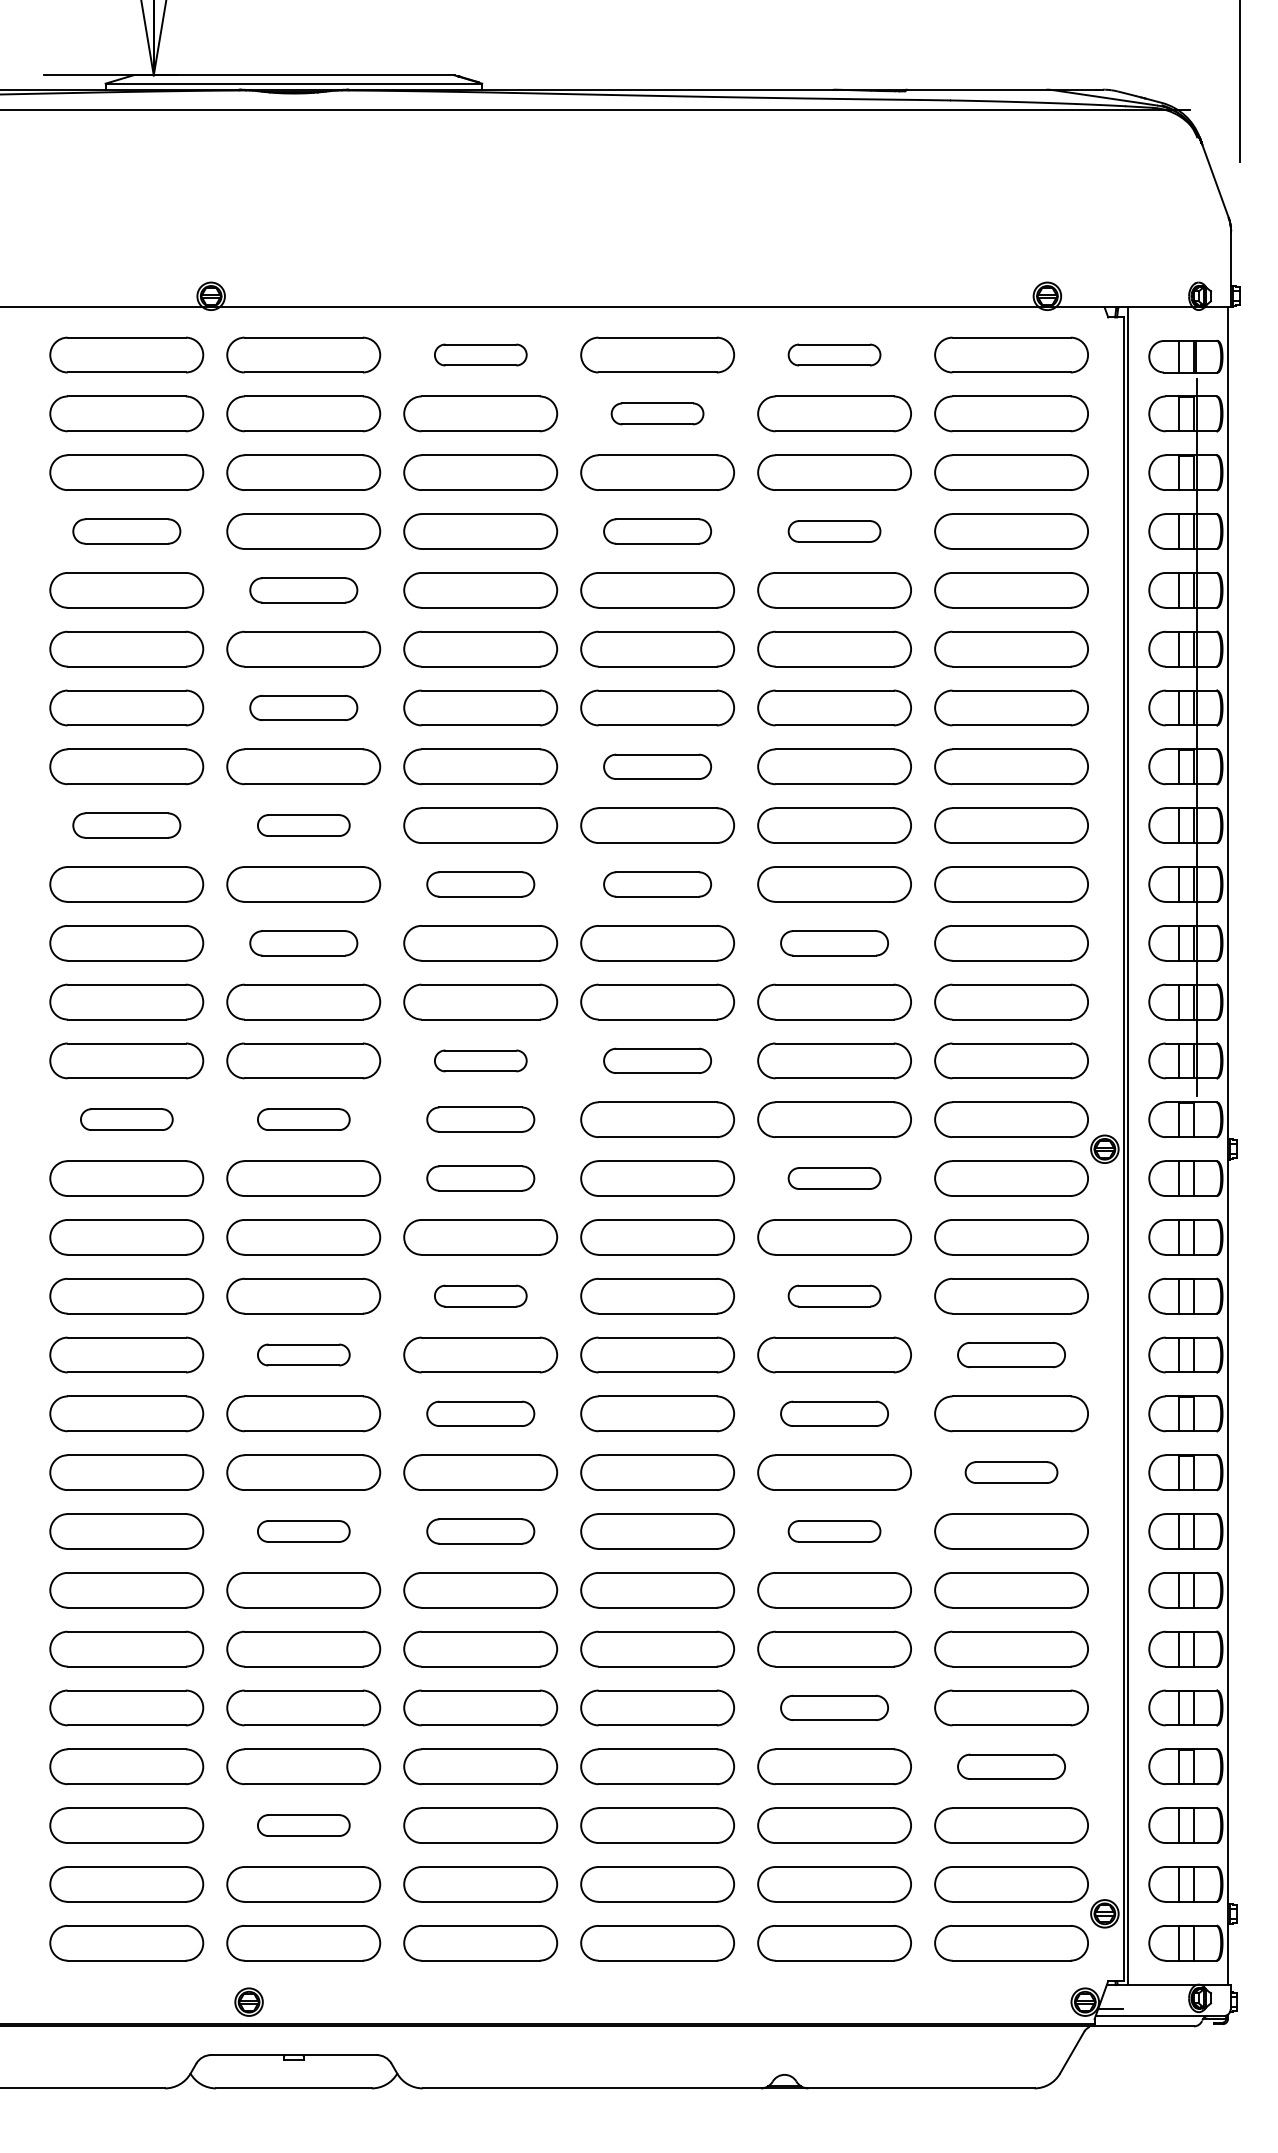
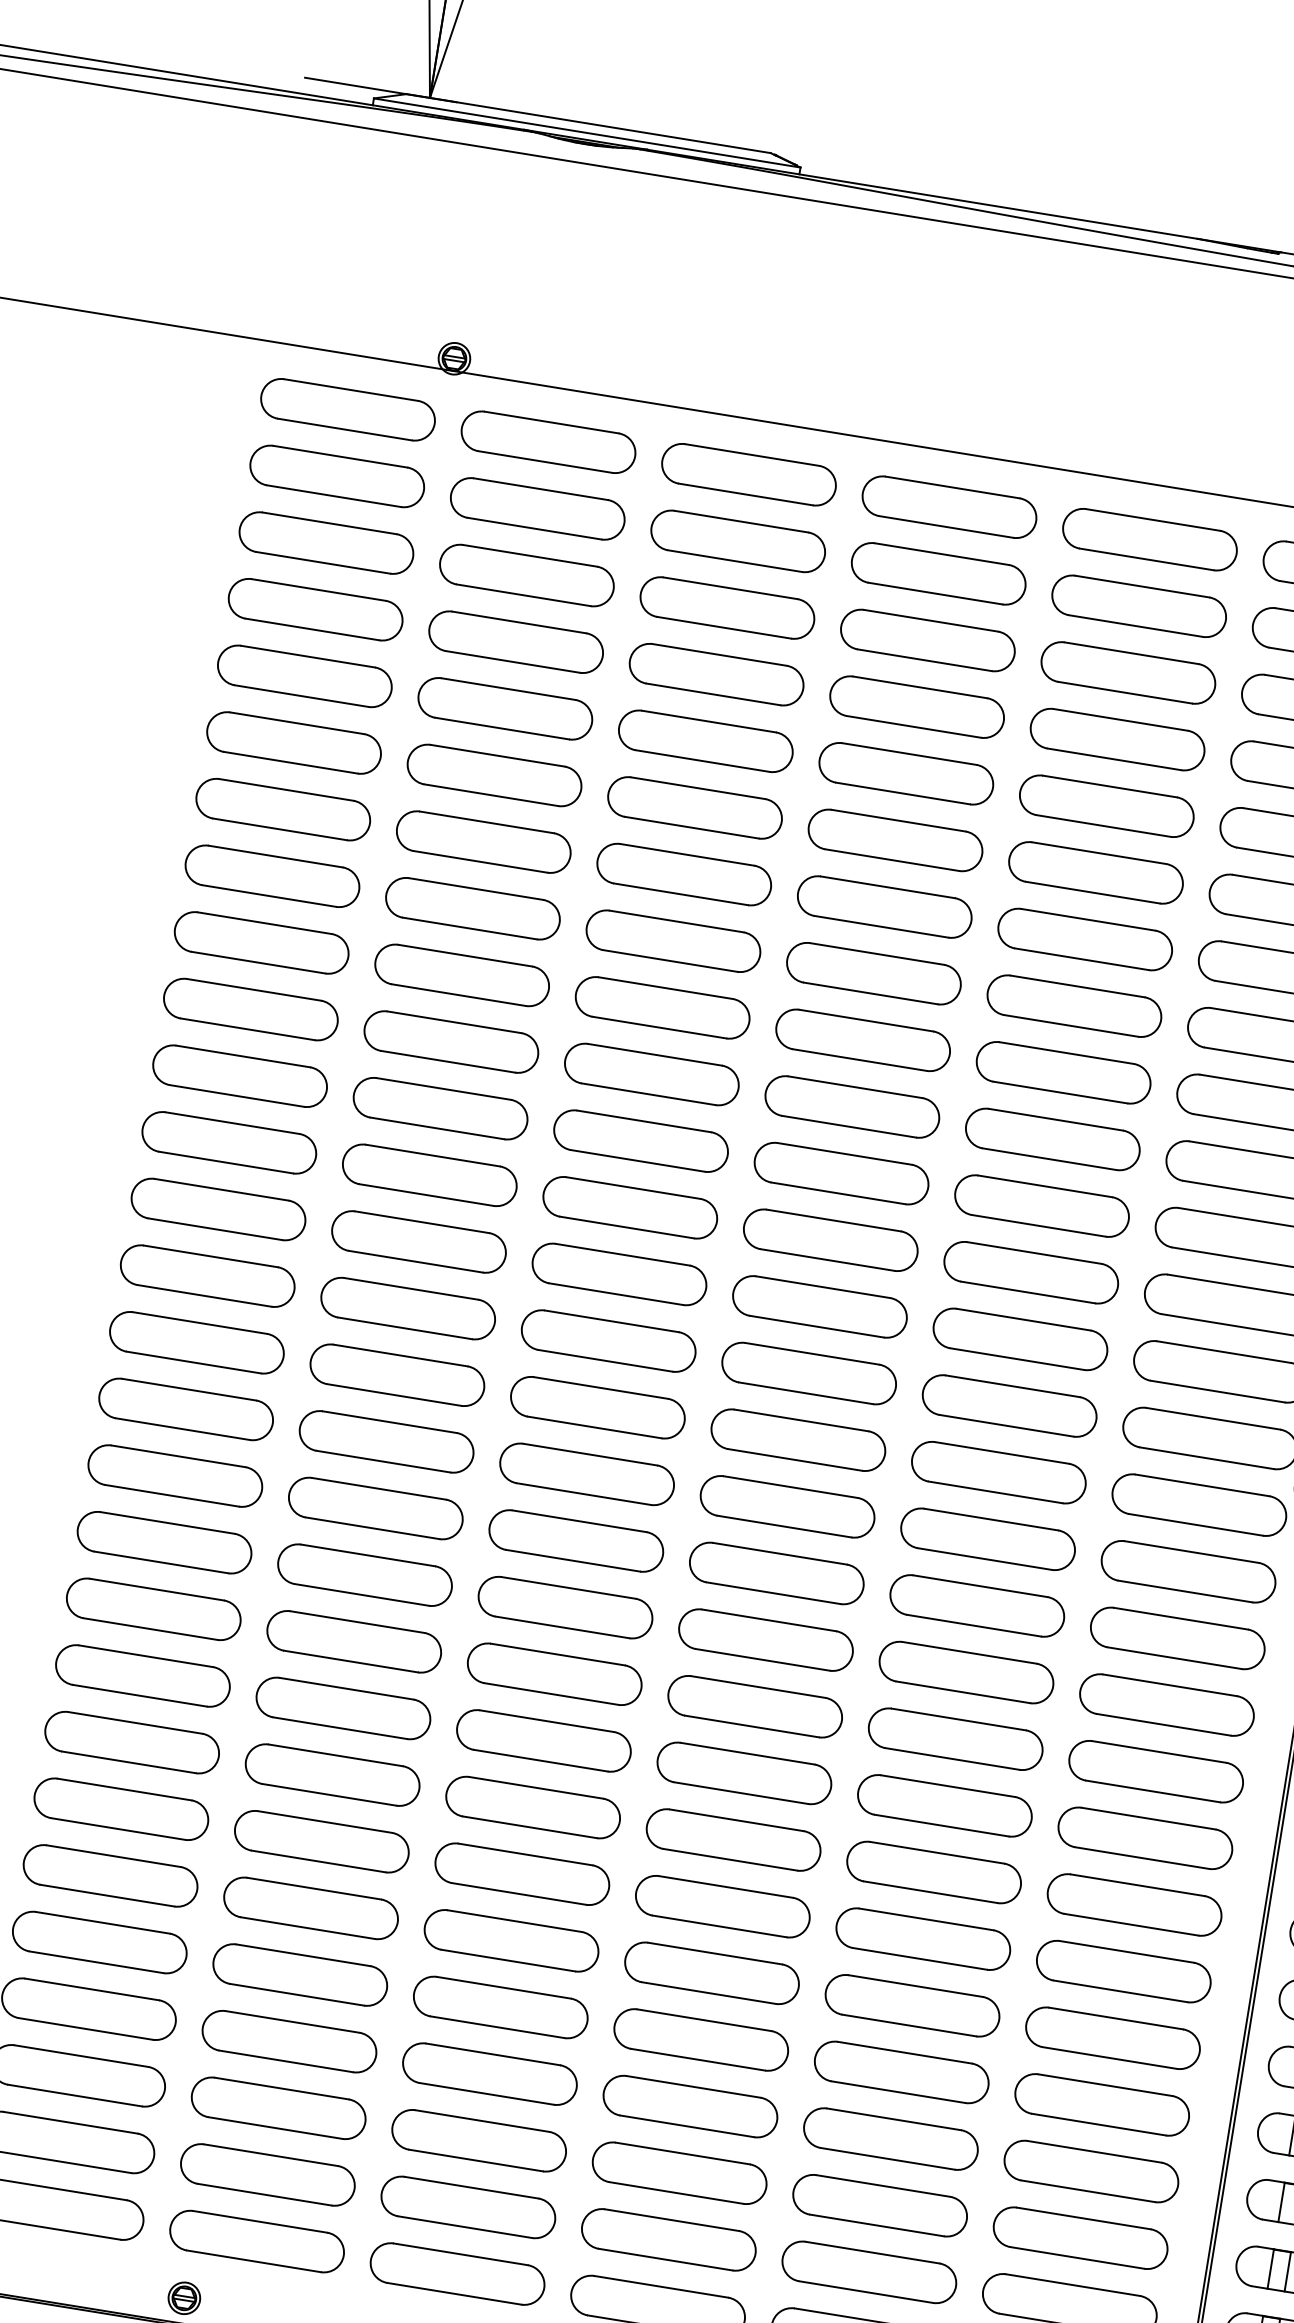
part: (480, 354) -> (748, 474), size x1.67
part: (834, 354) -> (1149, 539), size x1.67
part: (657, 413) -> (938, 573), size x1.67
part: (126, 531) -> (315, 609), size x1.43
part: (657, 531) -> (916, 707), size x1.43
part: (834, 531) -> (1117, 739), size x1.67
part: (303, 590) -> (505, 708), size x1.43
part: (303, 707) -> (483, 841), size x1.43
part: (657, 766) -> (873, 973), size x1.43
part: (126, 825) -> (261, 942), size x1.43
part: (303, 825) -> (461, 975), size x1.67
part: (480, 884) -> (651, 1074), size x1.43
part: (657, 884) -> (852, 1107), size x1.43
part: (303, 943) -> (440, 1108), size x1.43
part: (834, 943) -> (1041, 1206), size x1.43
part: (480, 1060) -> (619, 1273), size x1.67
part: (657, 1060) -> (819, 1306), size x1.43
part: (126, 1119) -> (207, 1275), size x1.67
part: (303, 1119) -> (407, 1308), size x1.67
part: (480, 1119) -> (608, 1340), size x1.43
part: (480, 1178) -> (597, 1407), size x1.43
part: (834, 1178) -> (998, 1472), size x1.67
part: (480, 1295) -> (576, 1540), size x1.67
part: (834, 1295) -> (977, 1605), size x1.67
part: (303, 1354) -> (364, 1574), size x1.67
part: (1011, 1354) -> (1166, 1704), size x1.43
part: (480, 1413) -> (554, 1673), size x1.43
part: (834, 1413) -> (955, 1738), size x1.43
part: (1011, 1472) -> (1145, 1838), size x1.67
part: (303, 1531) -> (332, 1775), size x1.67
part: (480, 1531) -> (532, 1807), size x1.43
part: (834, 1531) -> (933, 1872), size x1.67
part: (834, 1707) -> (901, 2071), size x1.43
part: (1011, 1766) -> (1091, 2171), size x1.43
part: (303, 1825) -> (278, 2108), size x1.67

